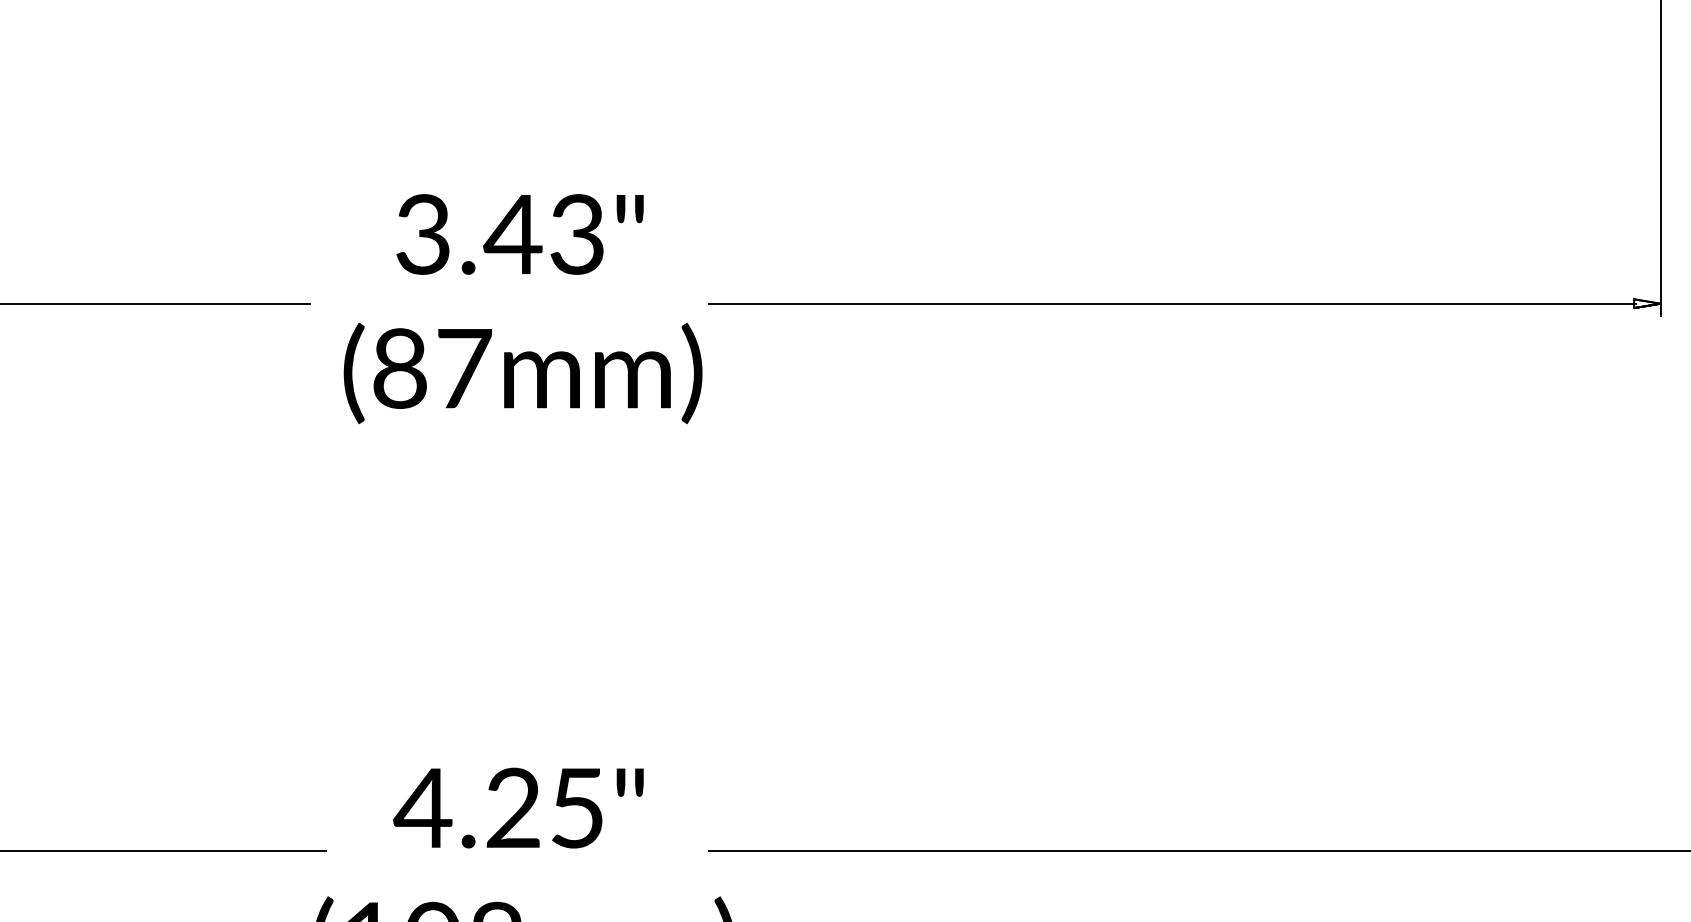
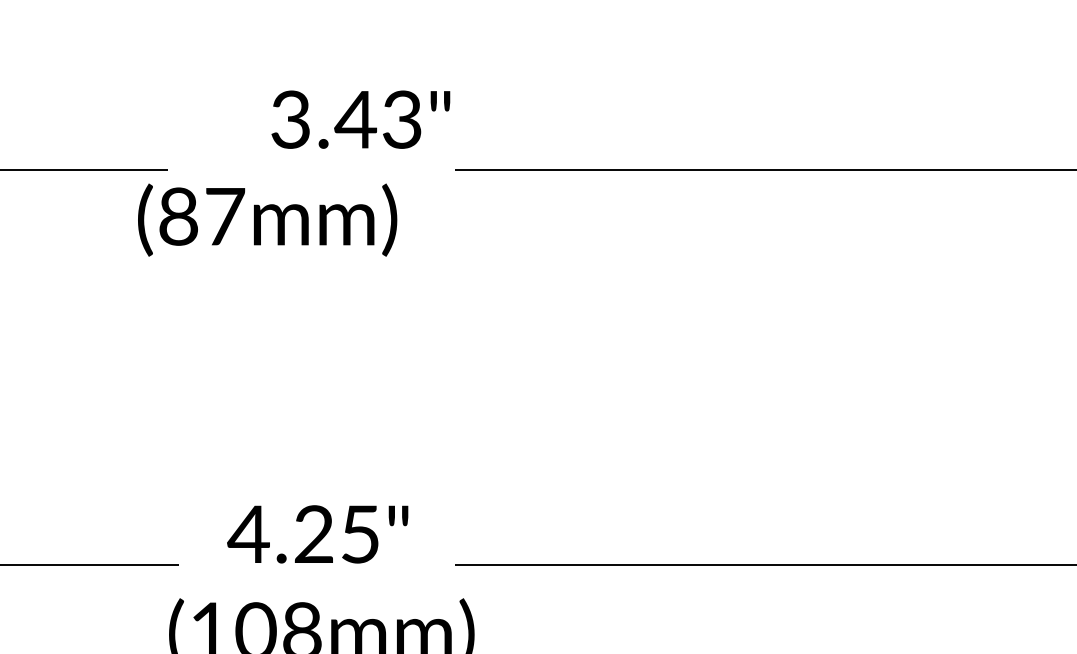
text: (519, 234) -> (360, 119), moved
text: (522, 373) -> (267, 220), moved

